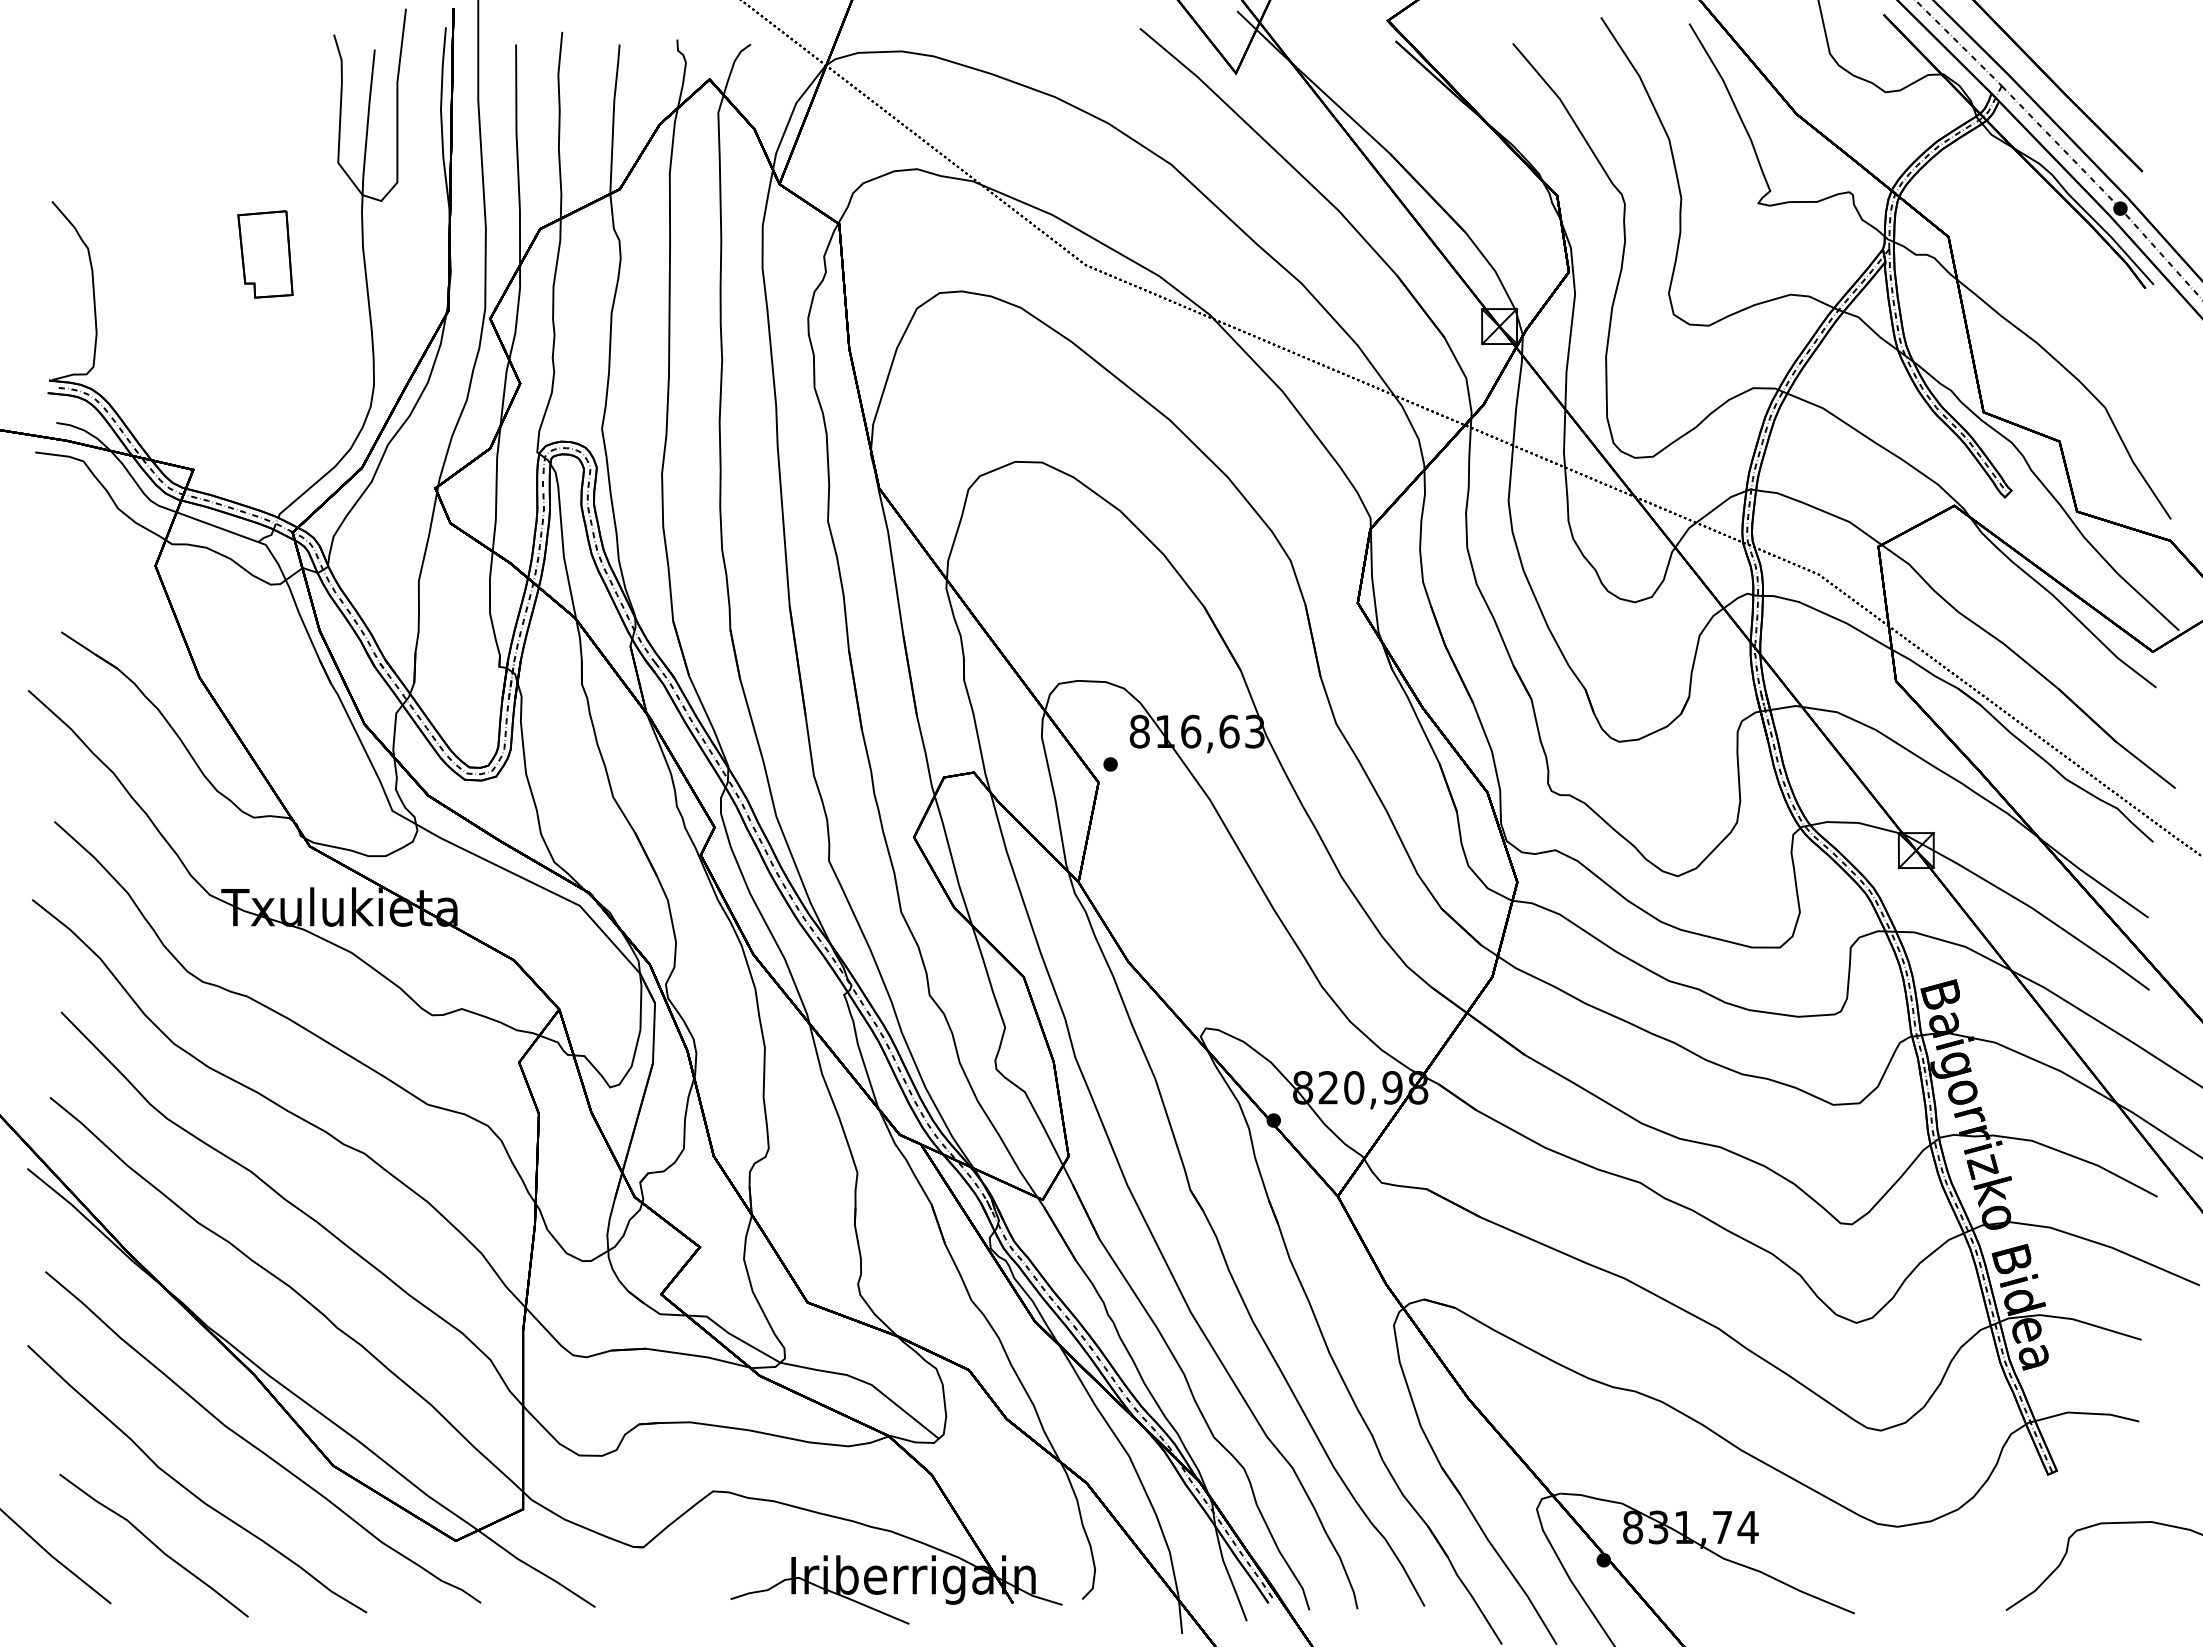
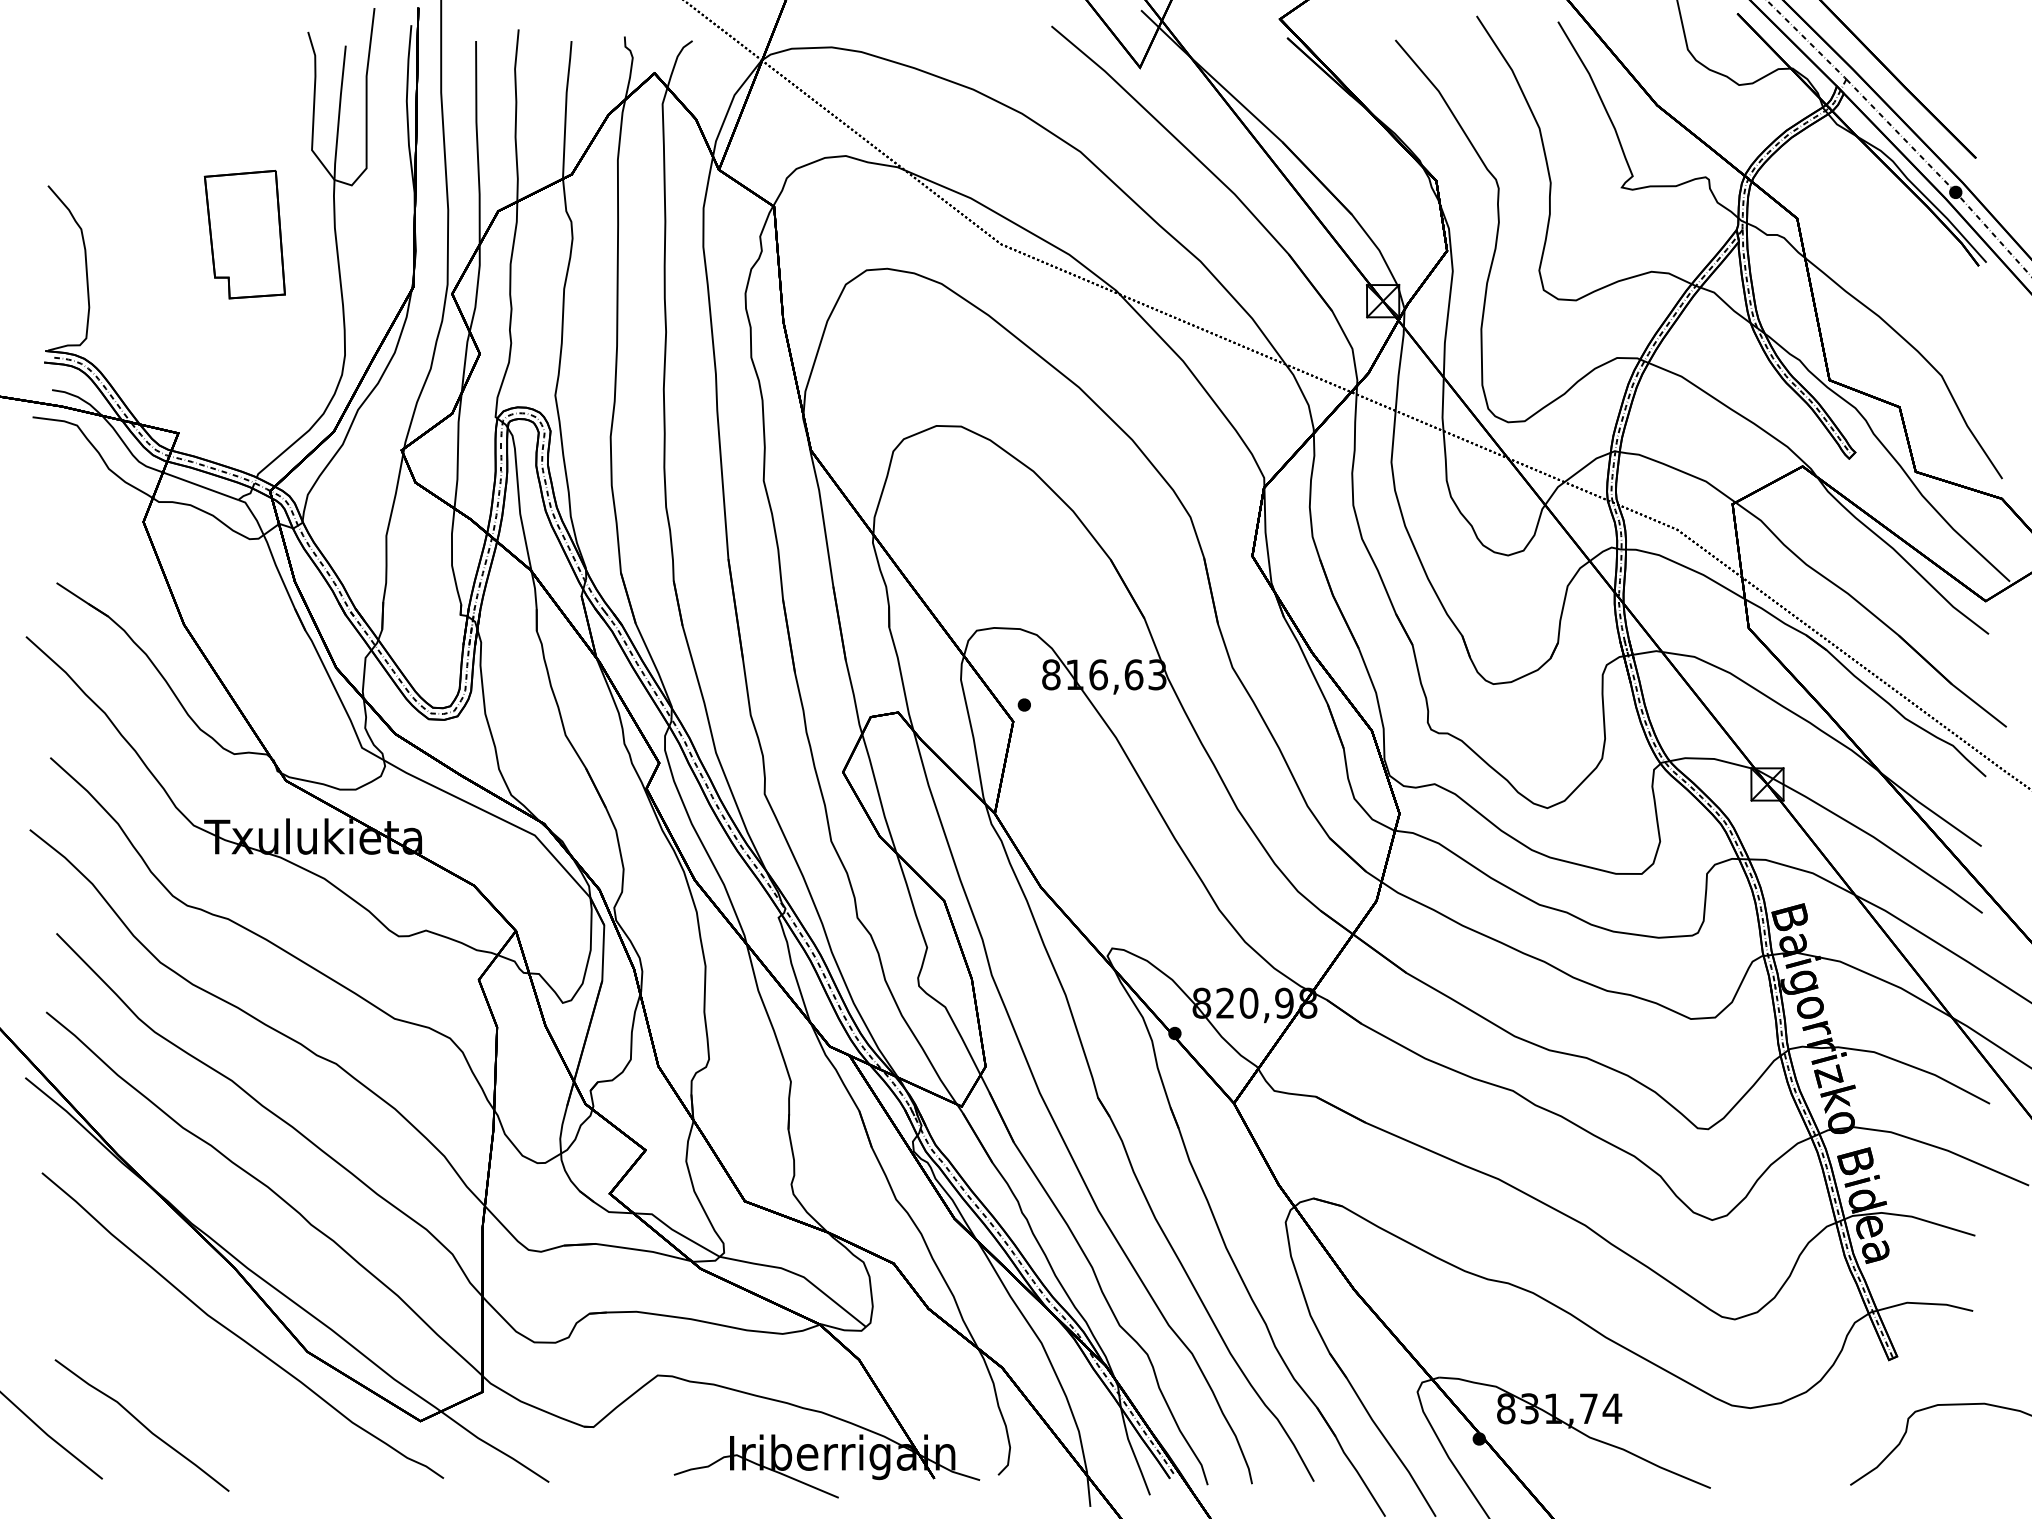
part: (265, 254) -> (244, 234), size x1.6
curve: (191, 1491) -> (176, 1375), removed

